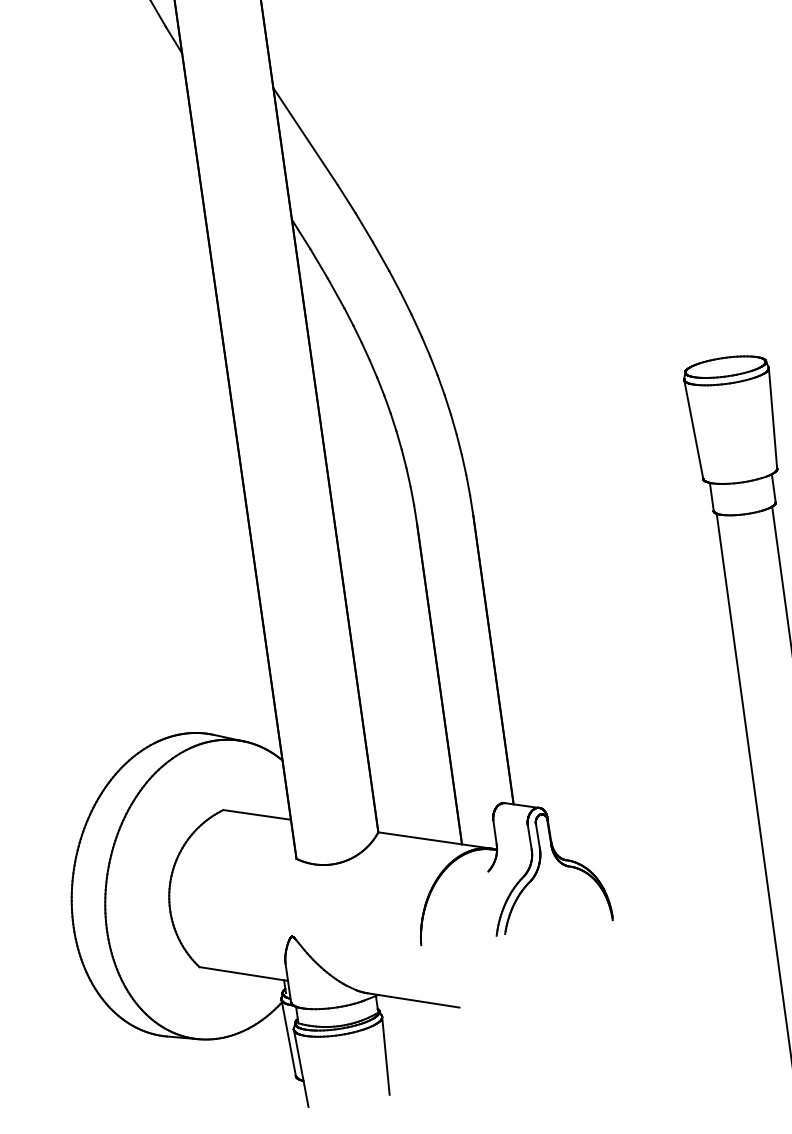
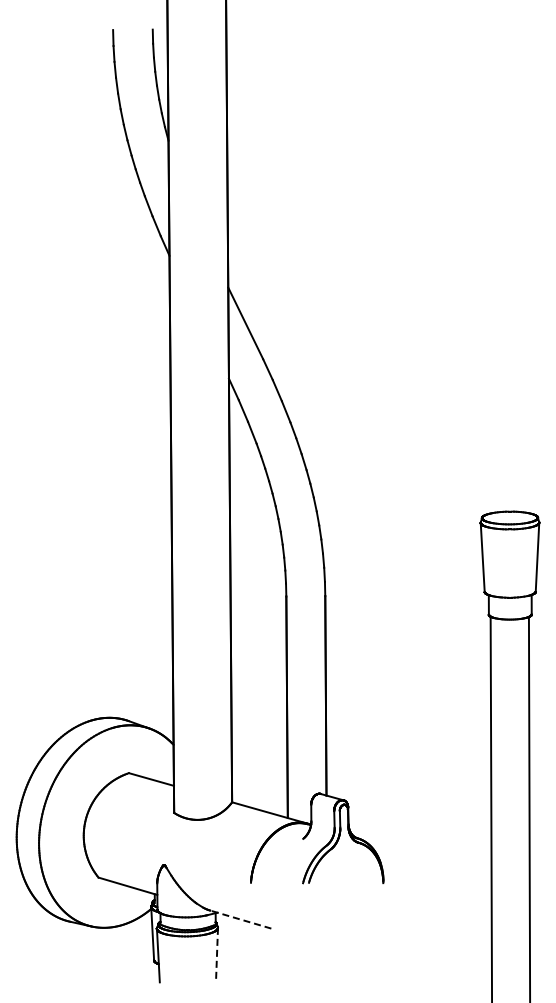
line: (413, 1000) -> (240, 919), solid -> dashed
line: (386, 1055) -> (217, 954), solid -> dashed

